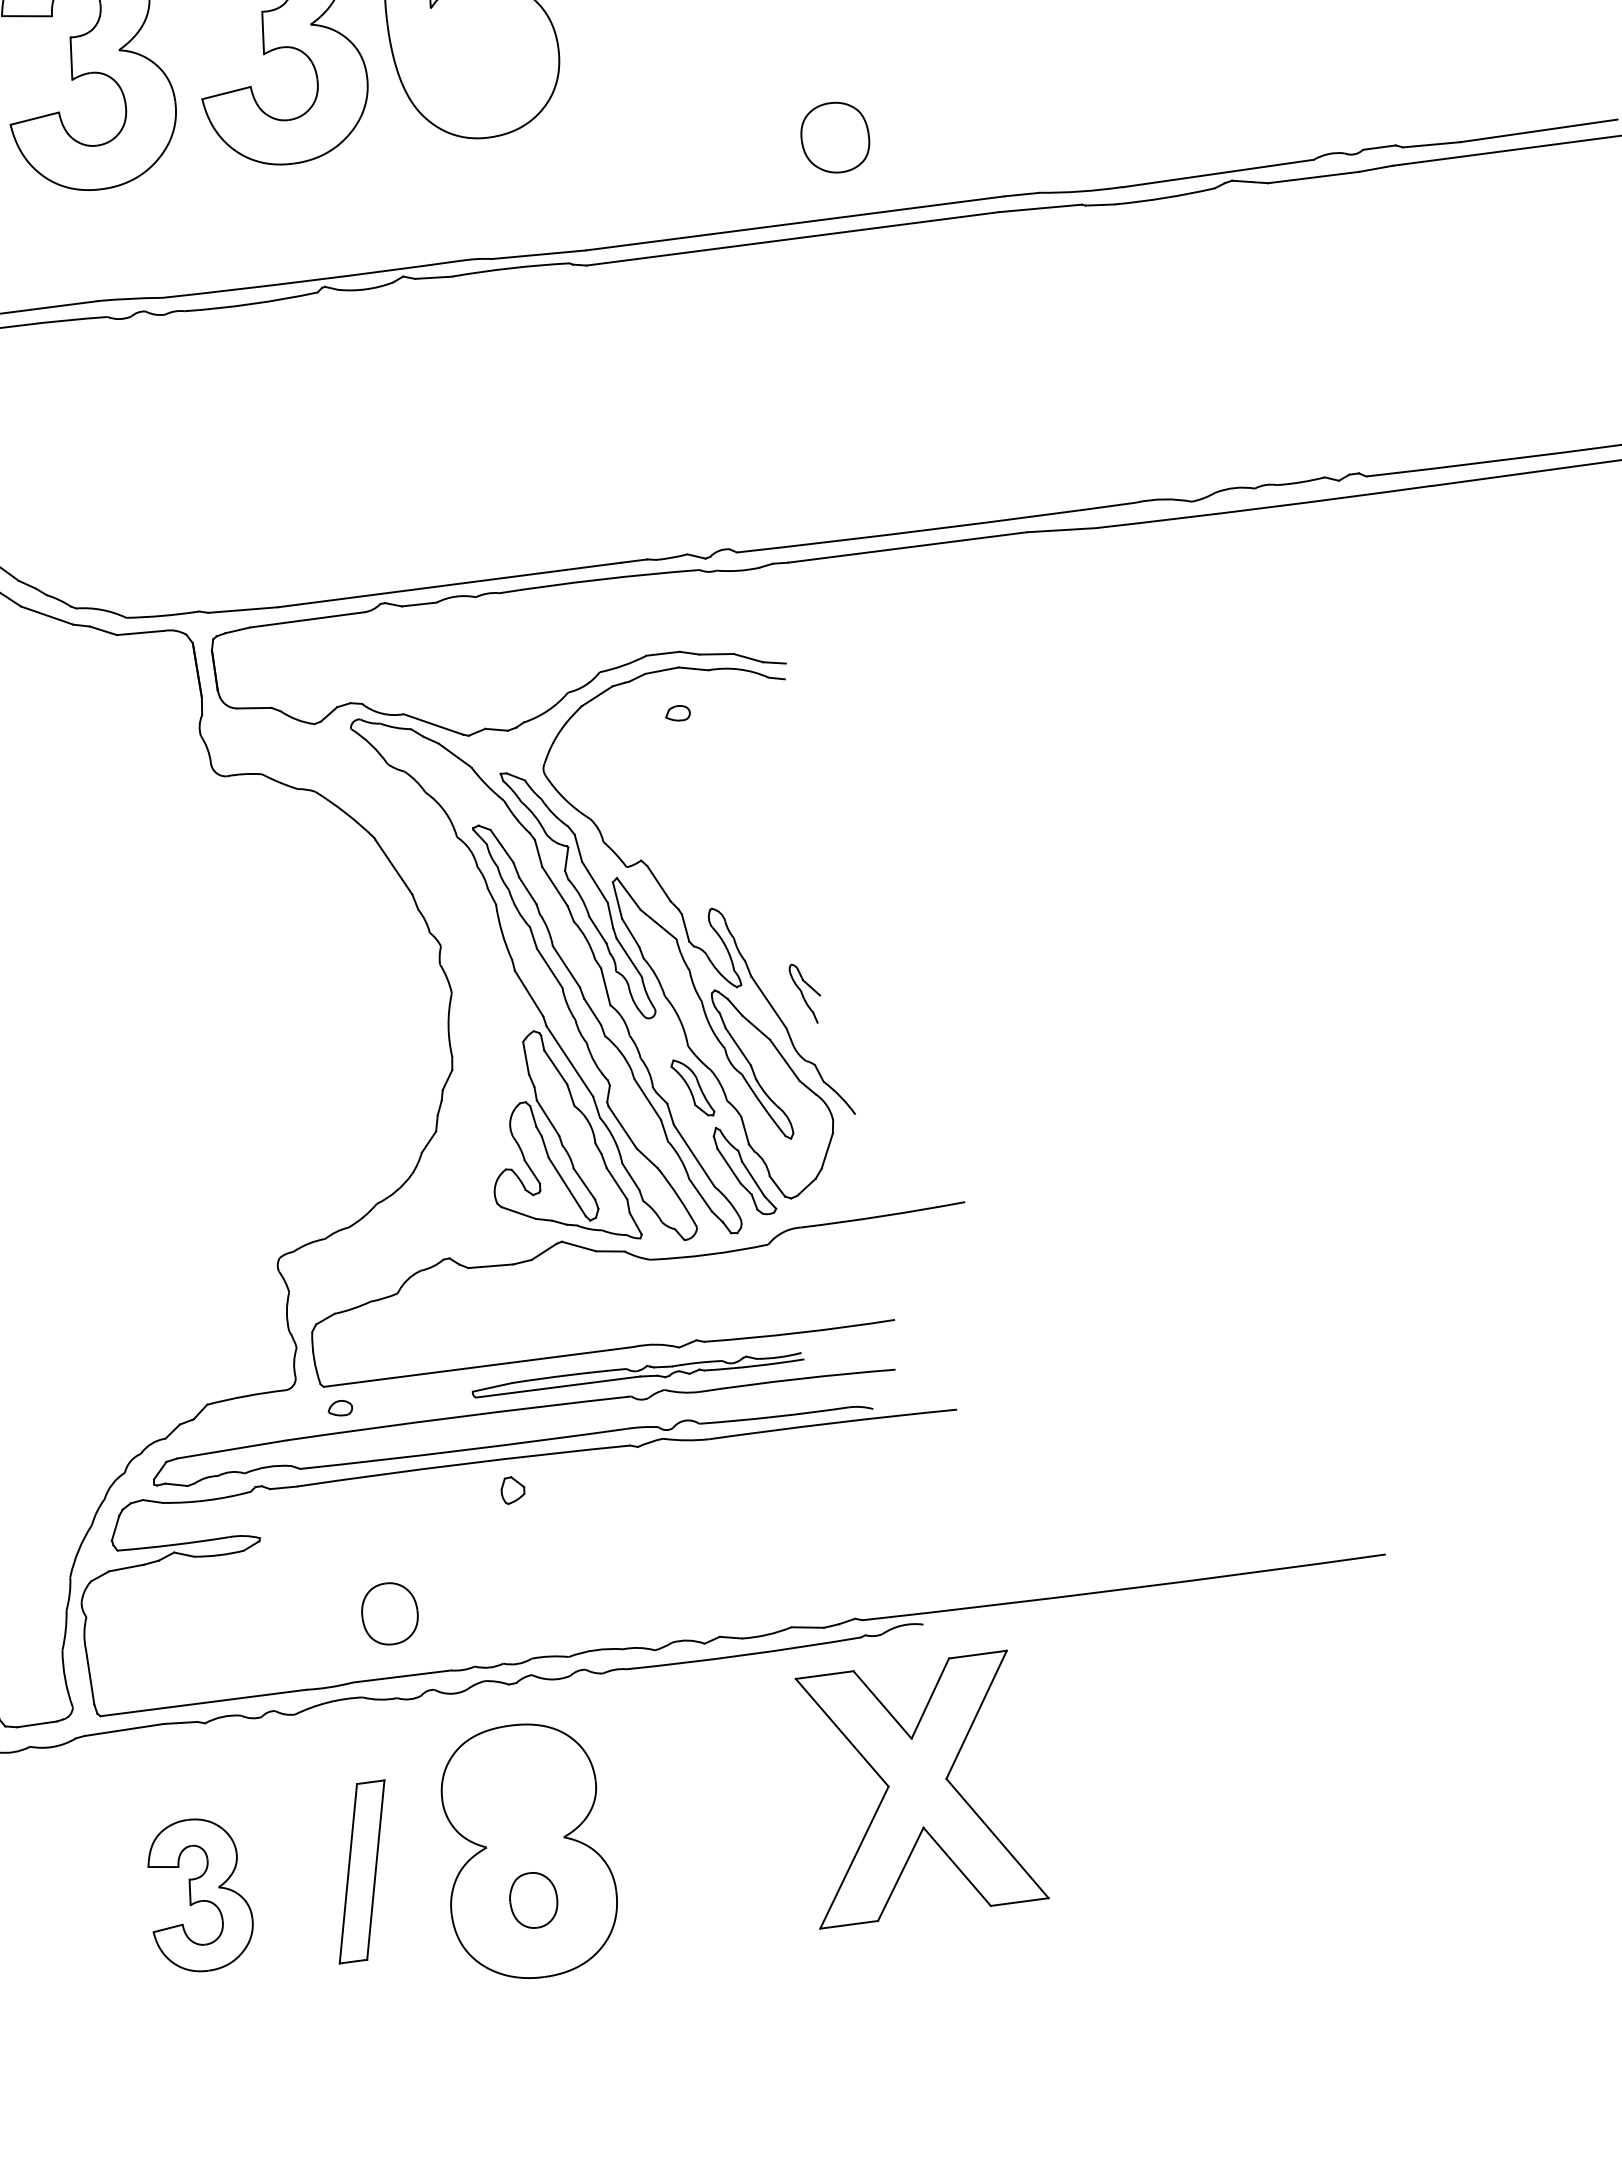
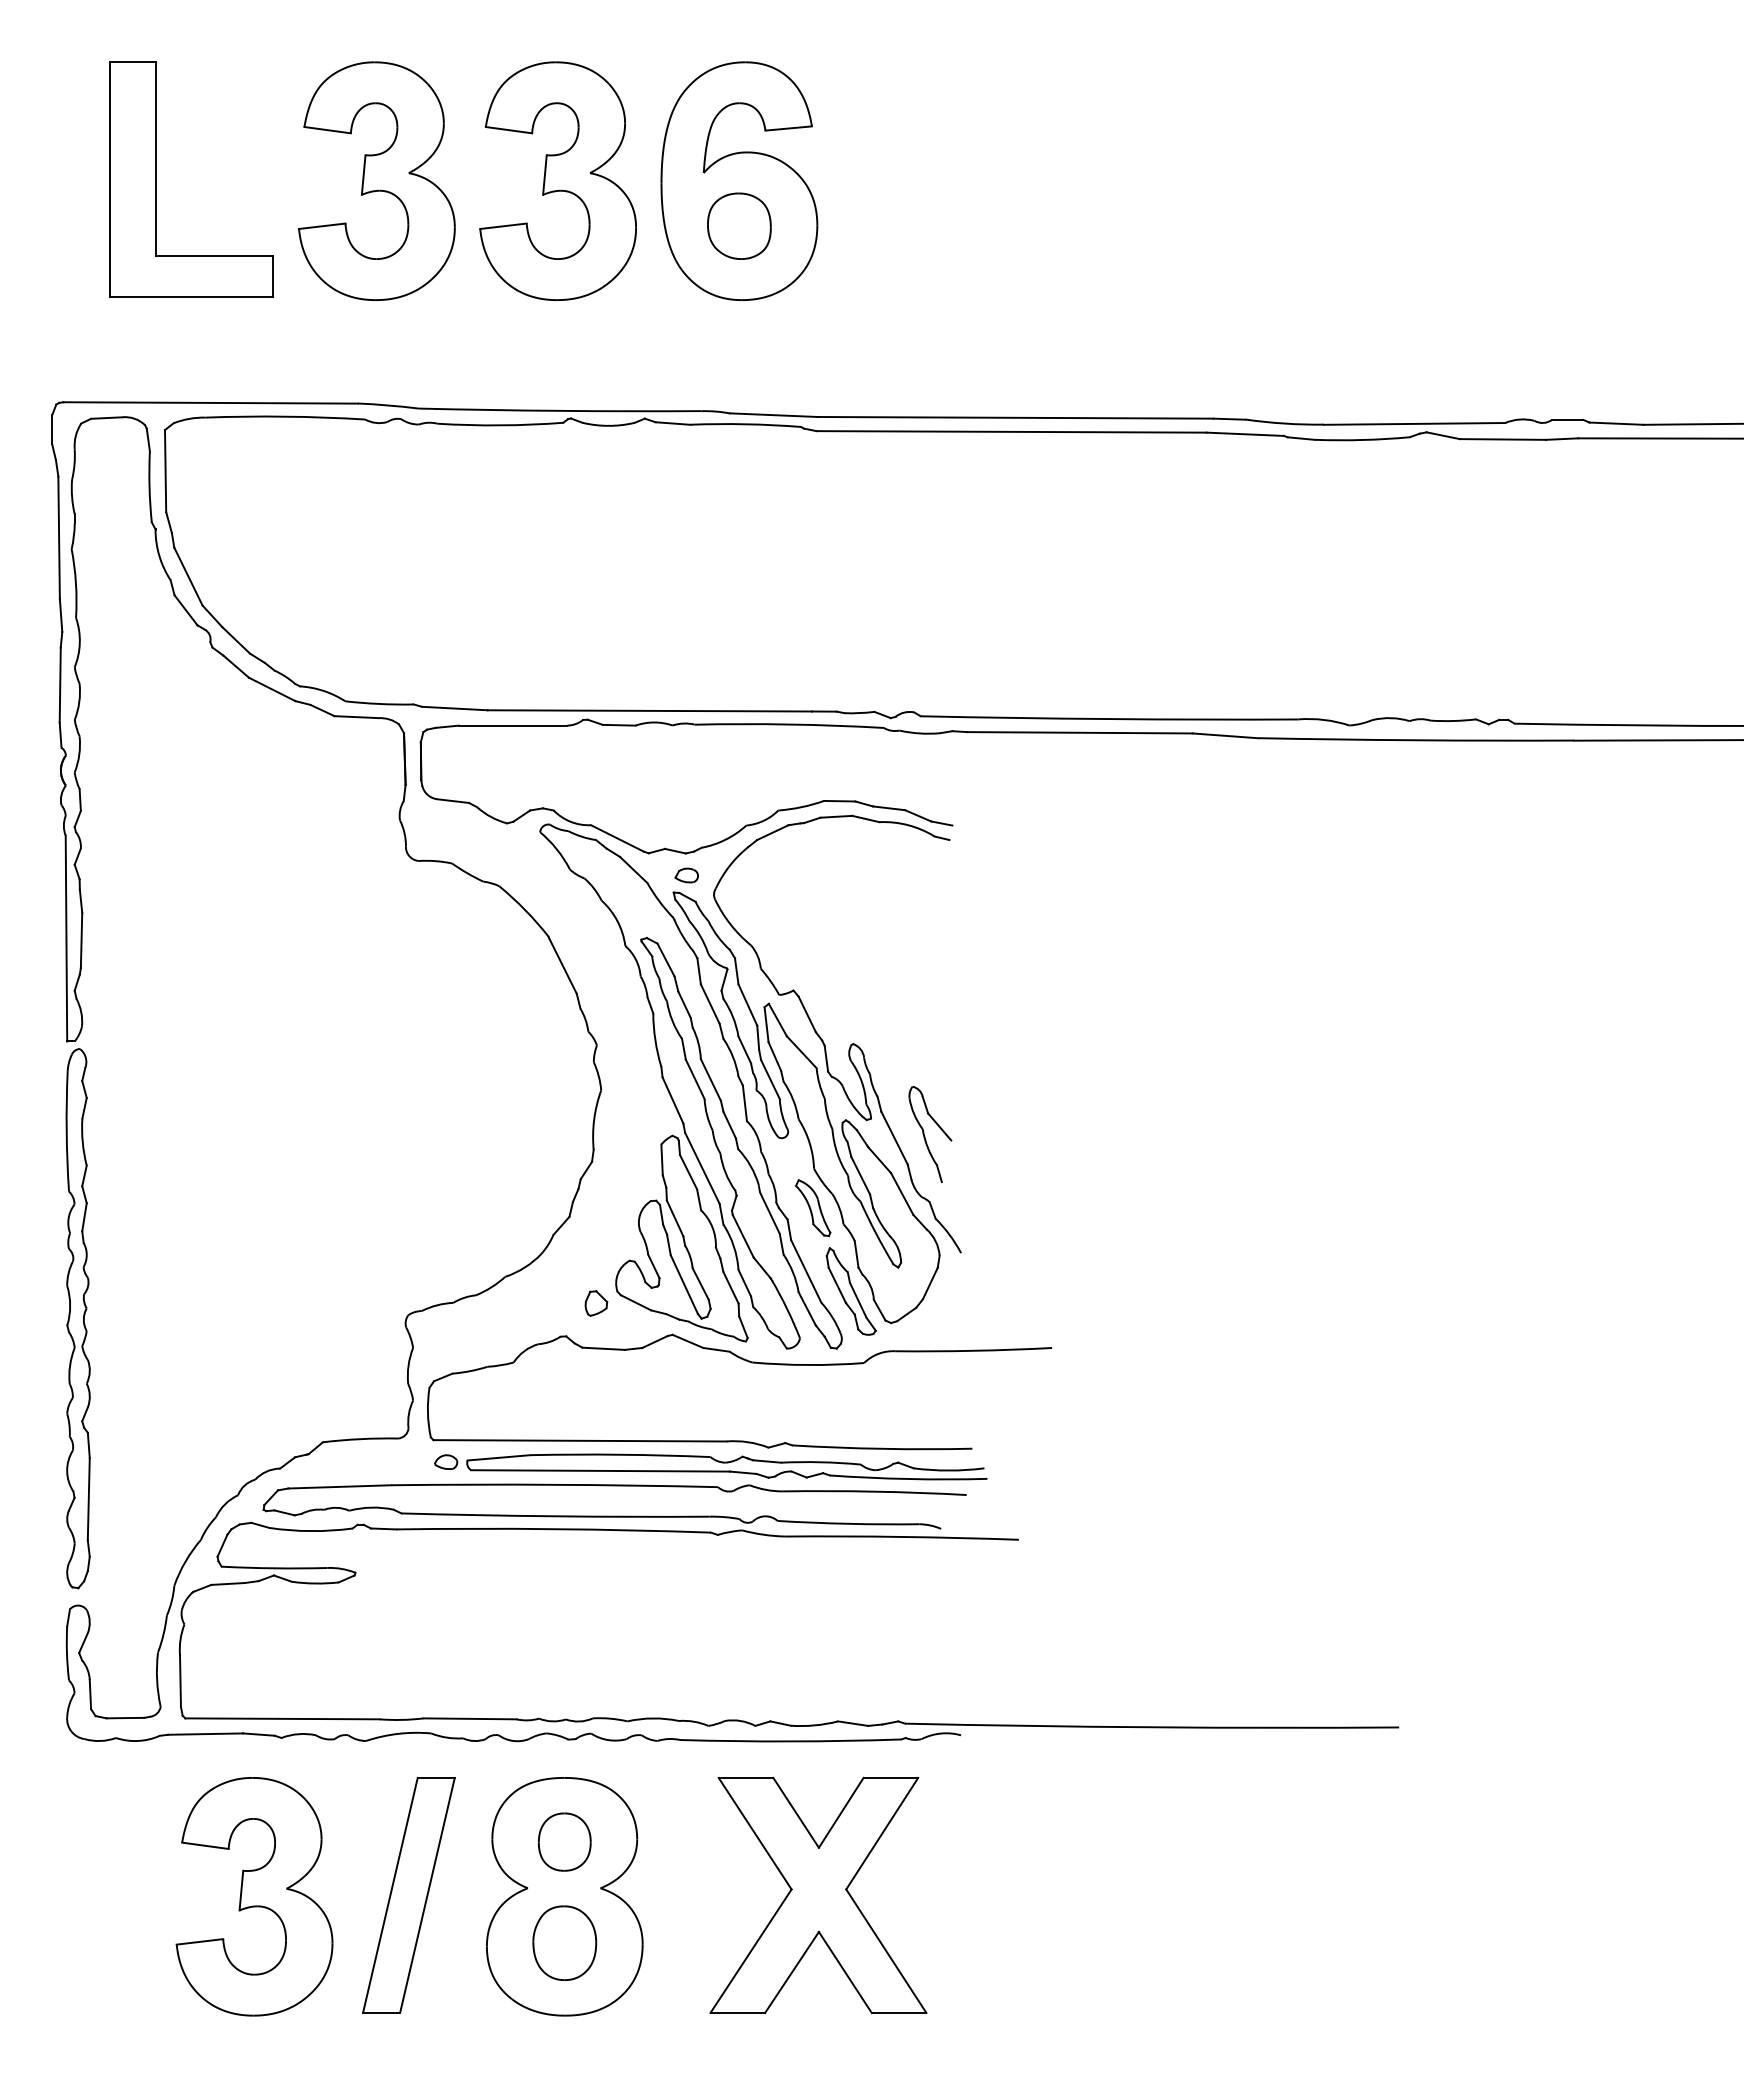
part: (835, 136) -> (739, 225), moved
part: (677, 713) -> (686, 875), moved
part: (806, 993) -> (930, 1134), size x1.67
part: (637, 1373) -> (726, 1466), size x1.67
part: (513, 1490) -> (596, 1303), moved
part: (389, 1613) -> (564, 1841), moved
part: (917, 1788) -> (818, 1894), moved
part: (361, 1872) -> (408, 1895), size x1.43
part: (198, 1894) -> (254, 1896), size x1.67
part: (533, 1899) -> (564, 1942), size x1.43

